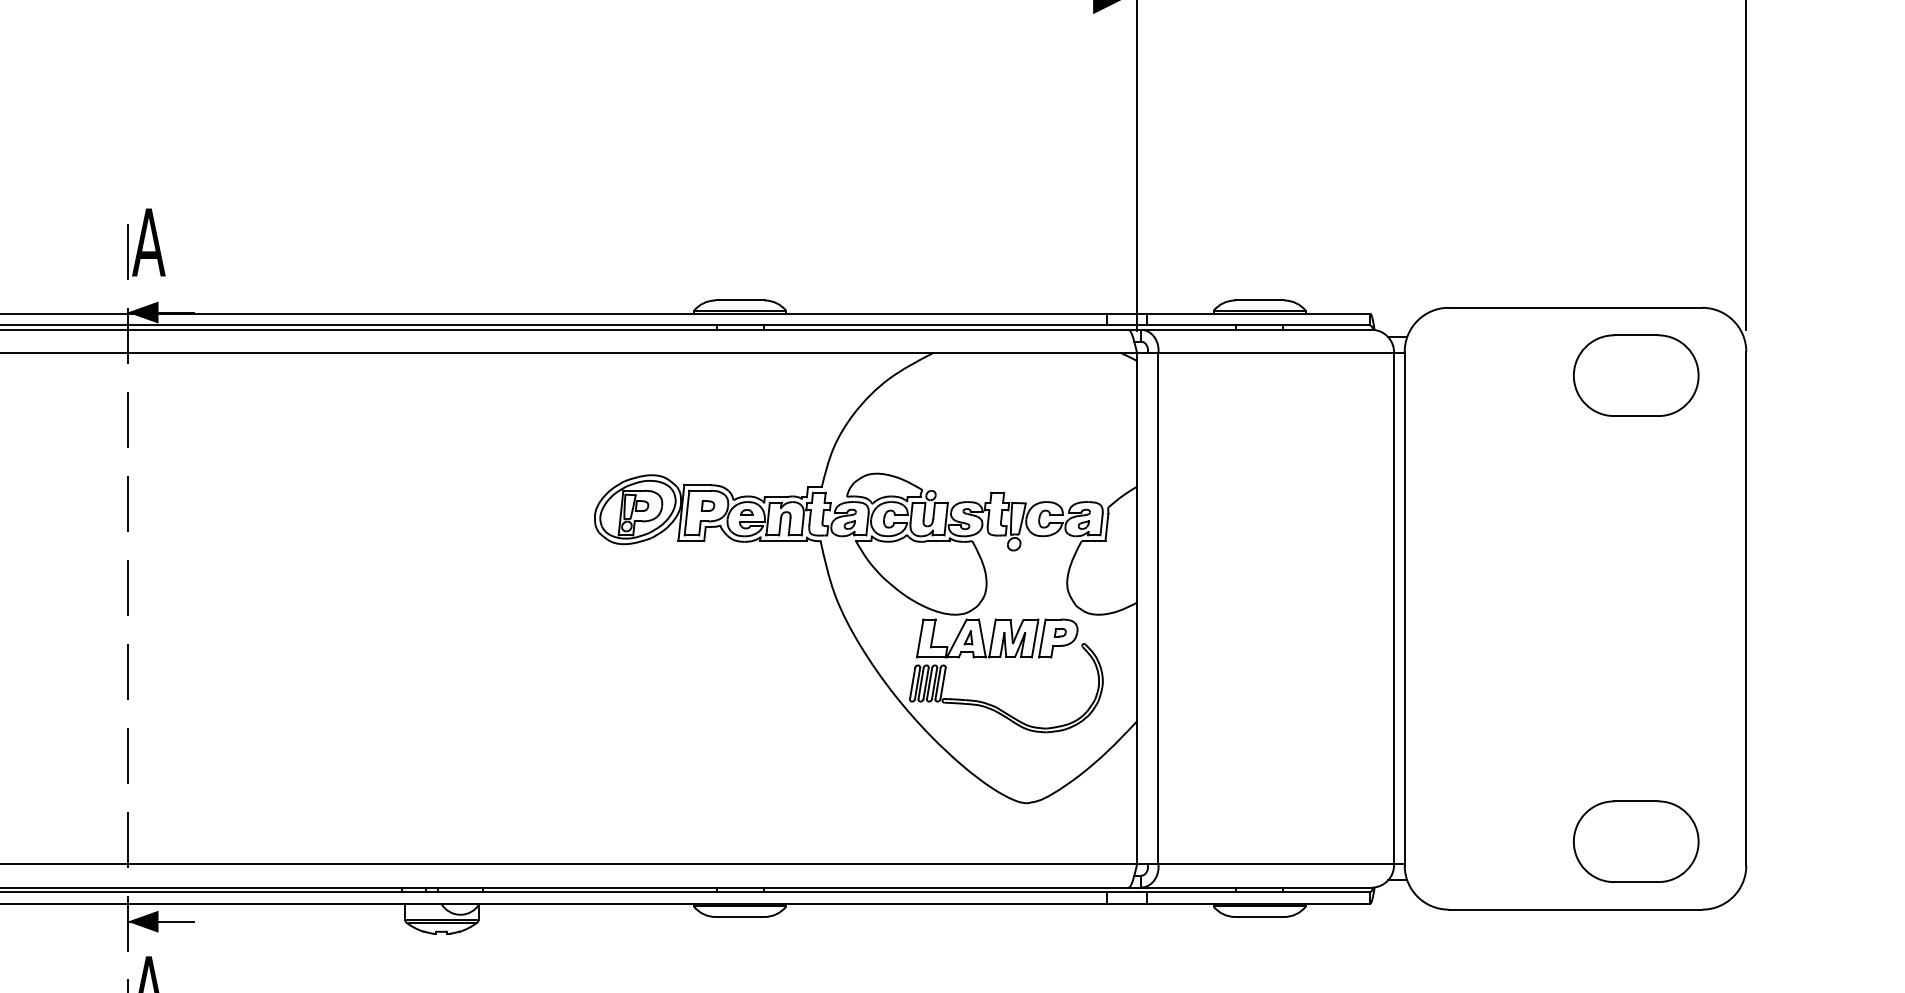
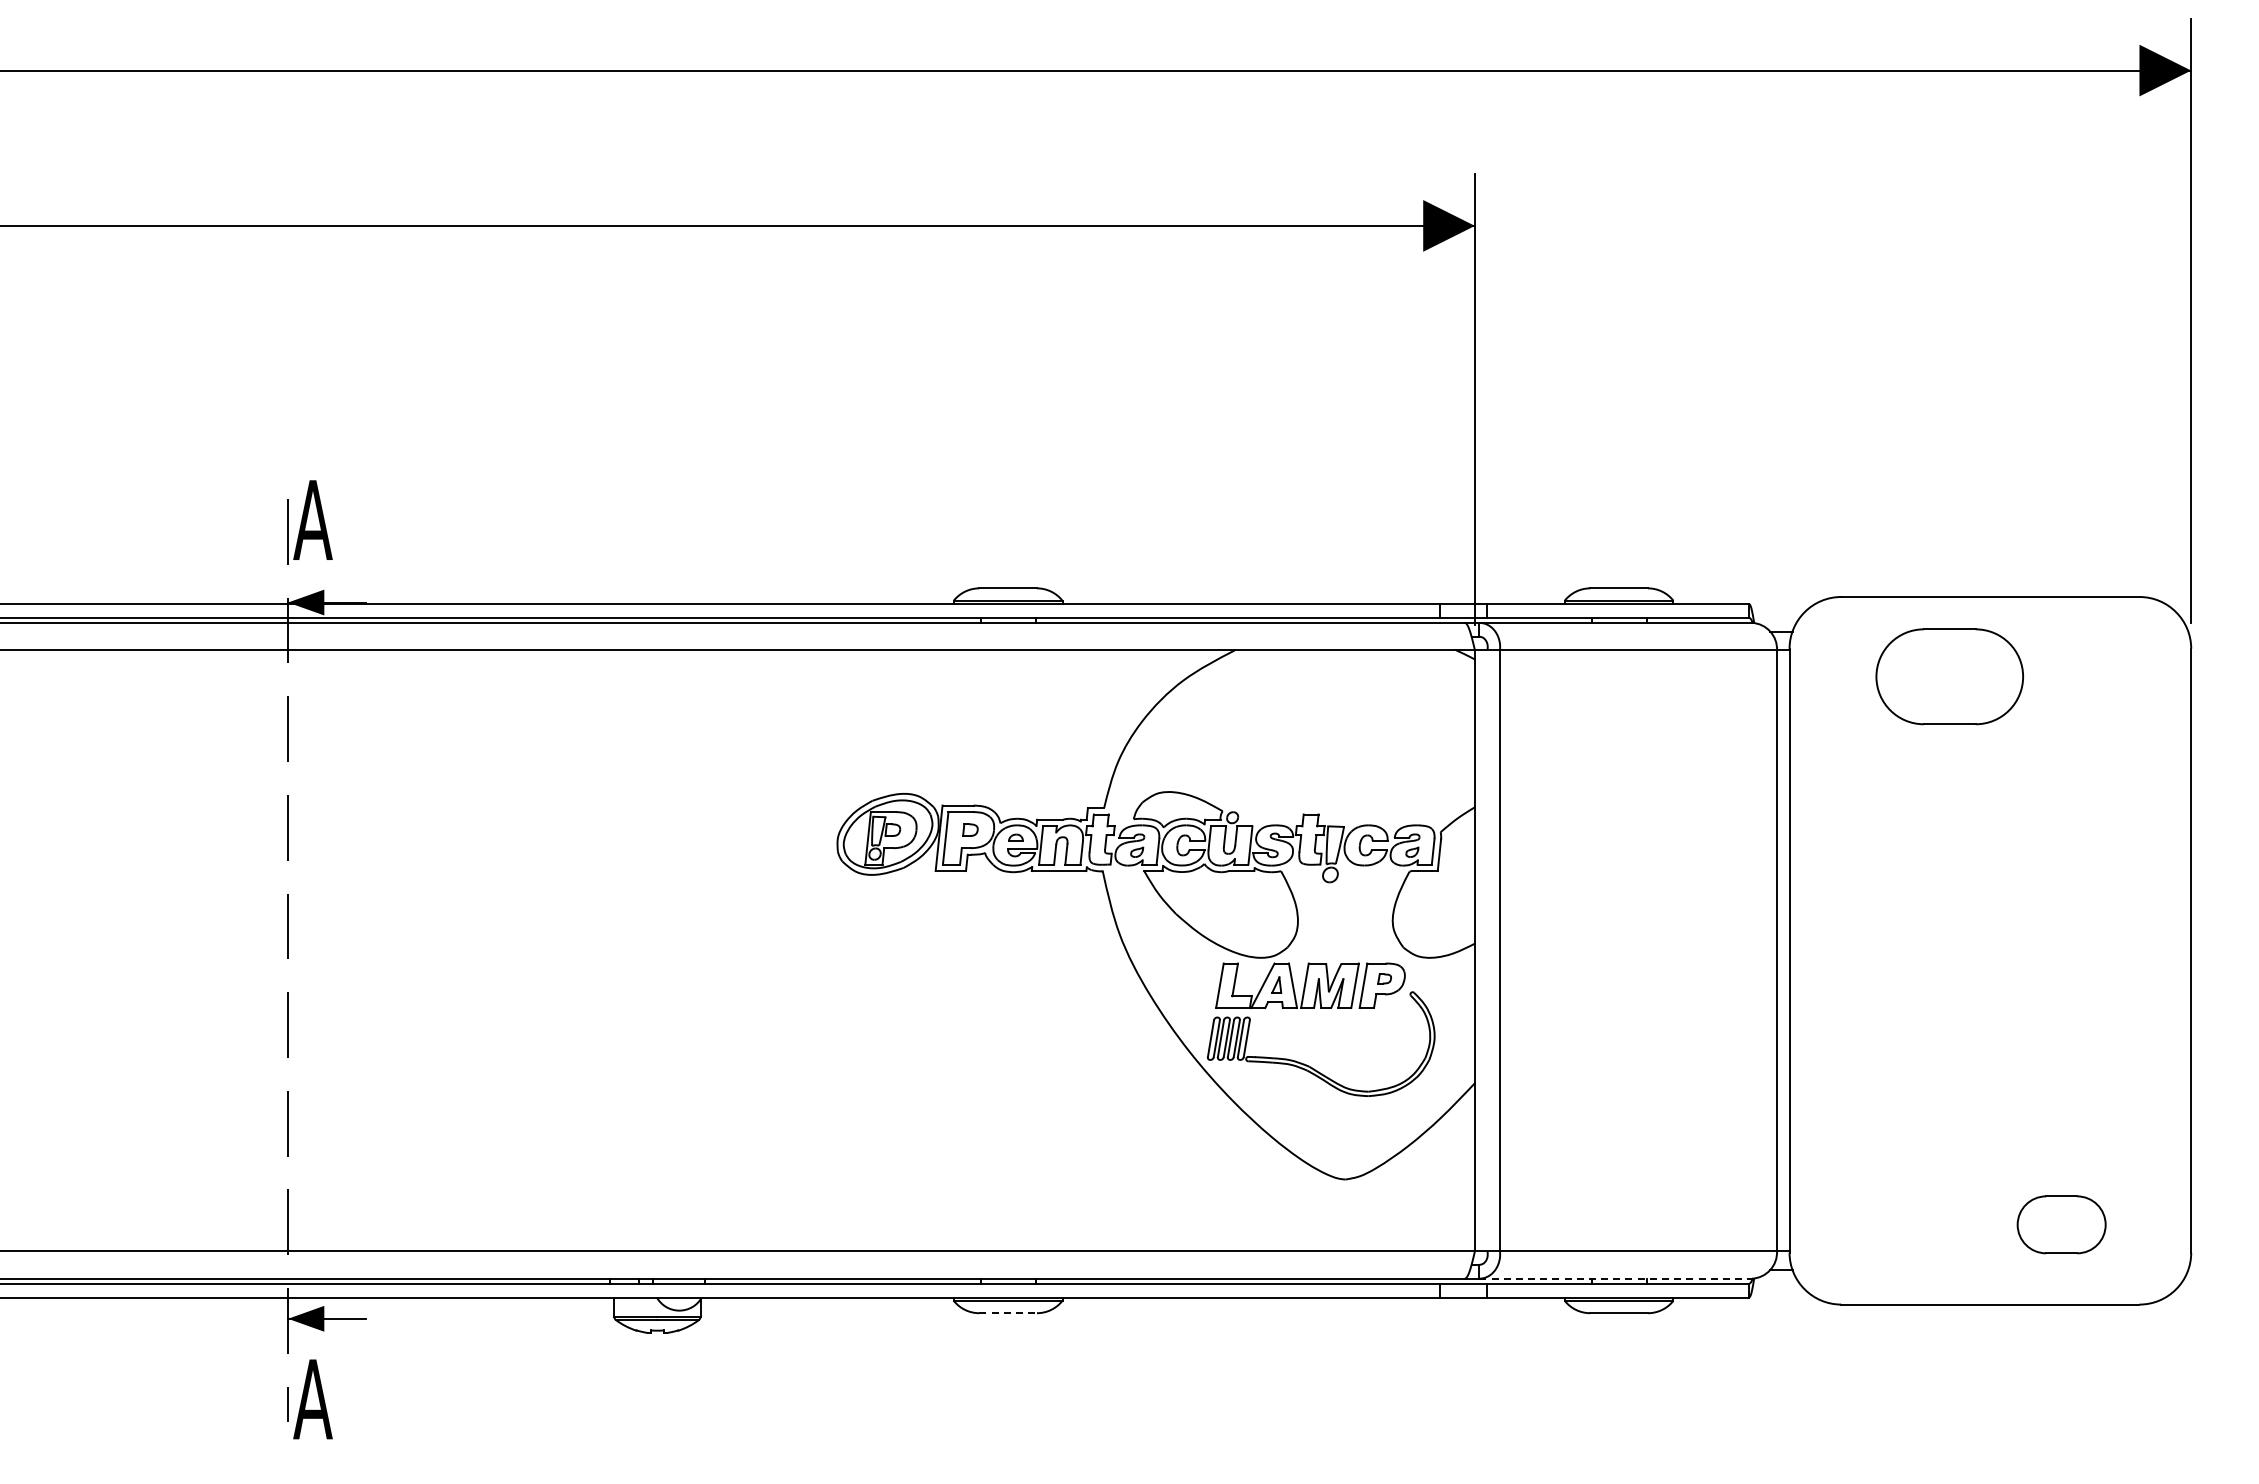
part: (1635, 375) -> (1949, 676), moved
part: (1635, 841) -> (2061, 1224), size x0.6
line: (1257, 887) -> (1616, 1278), solid -> dashed
line: (740, 917) -> (1008, 1313), solid -> dashed

